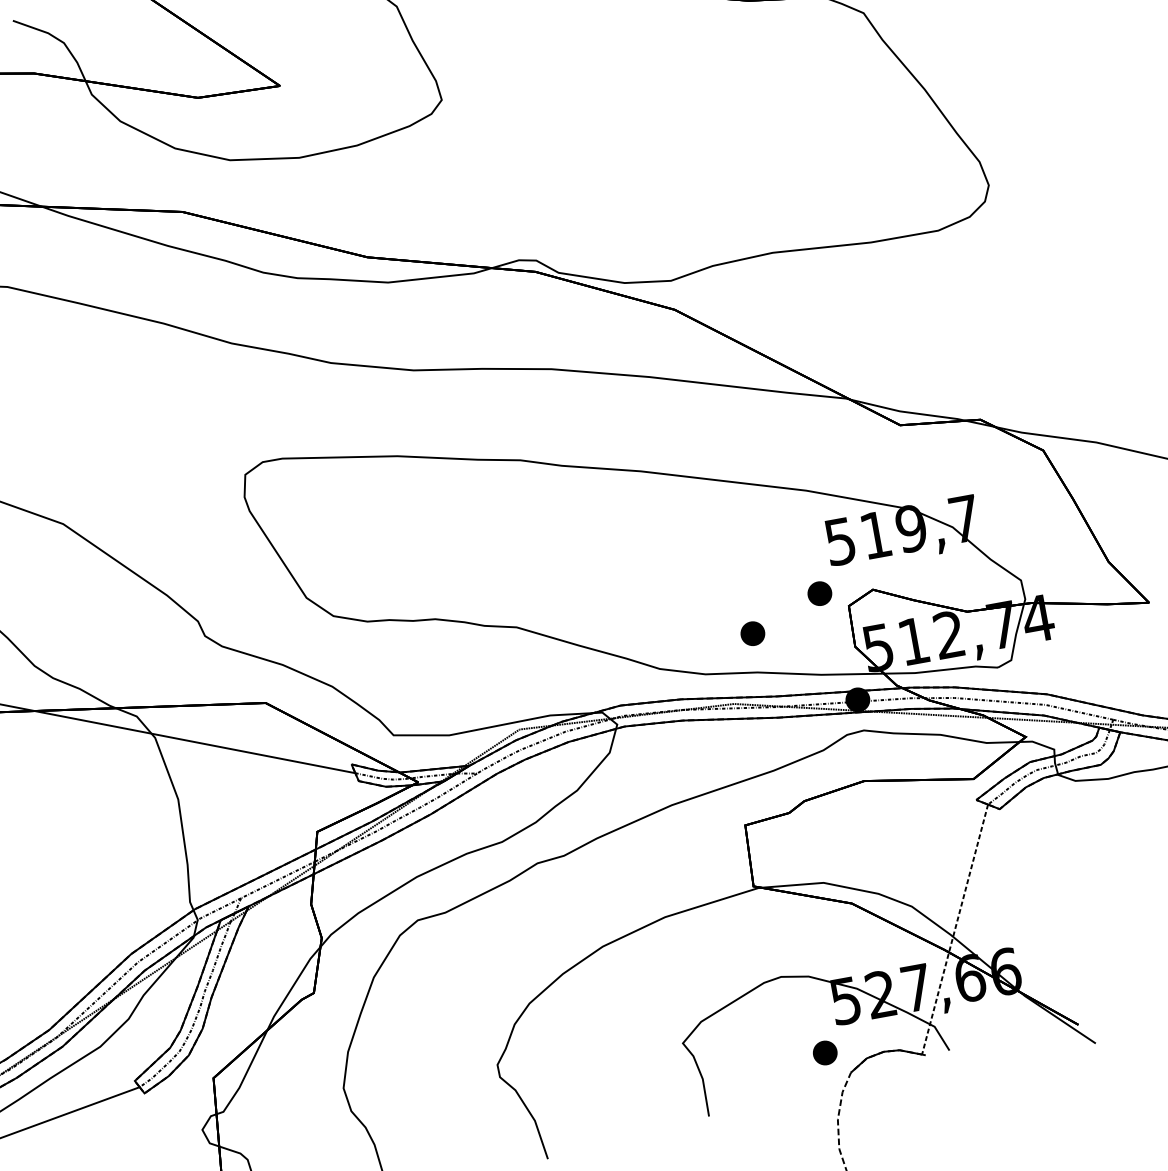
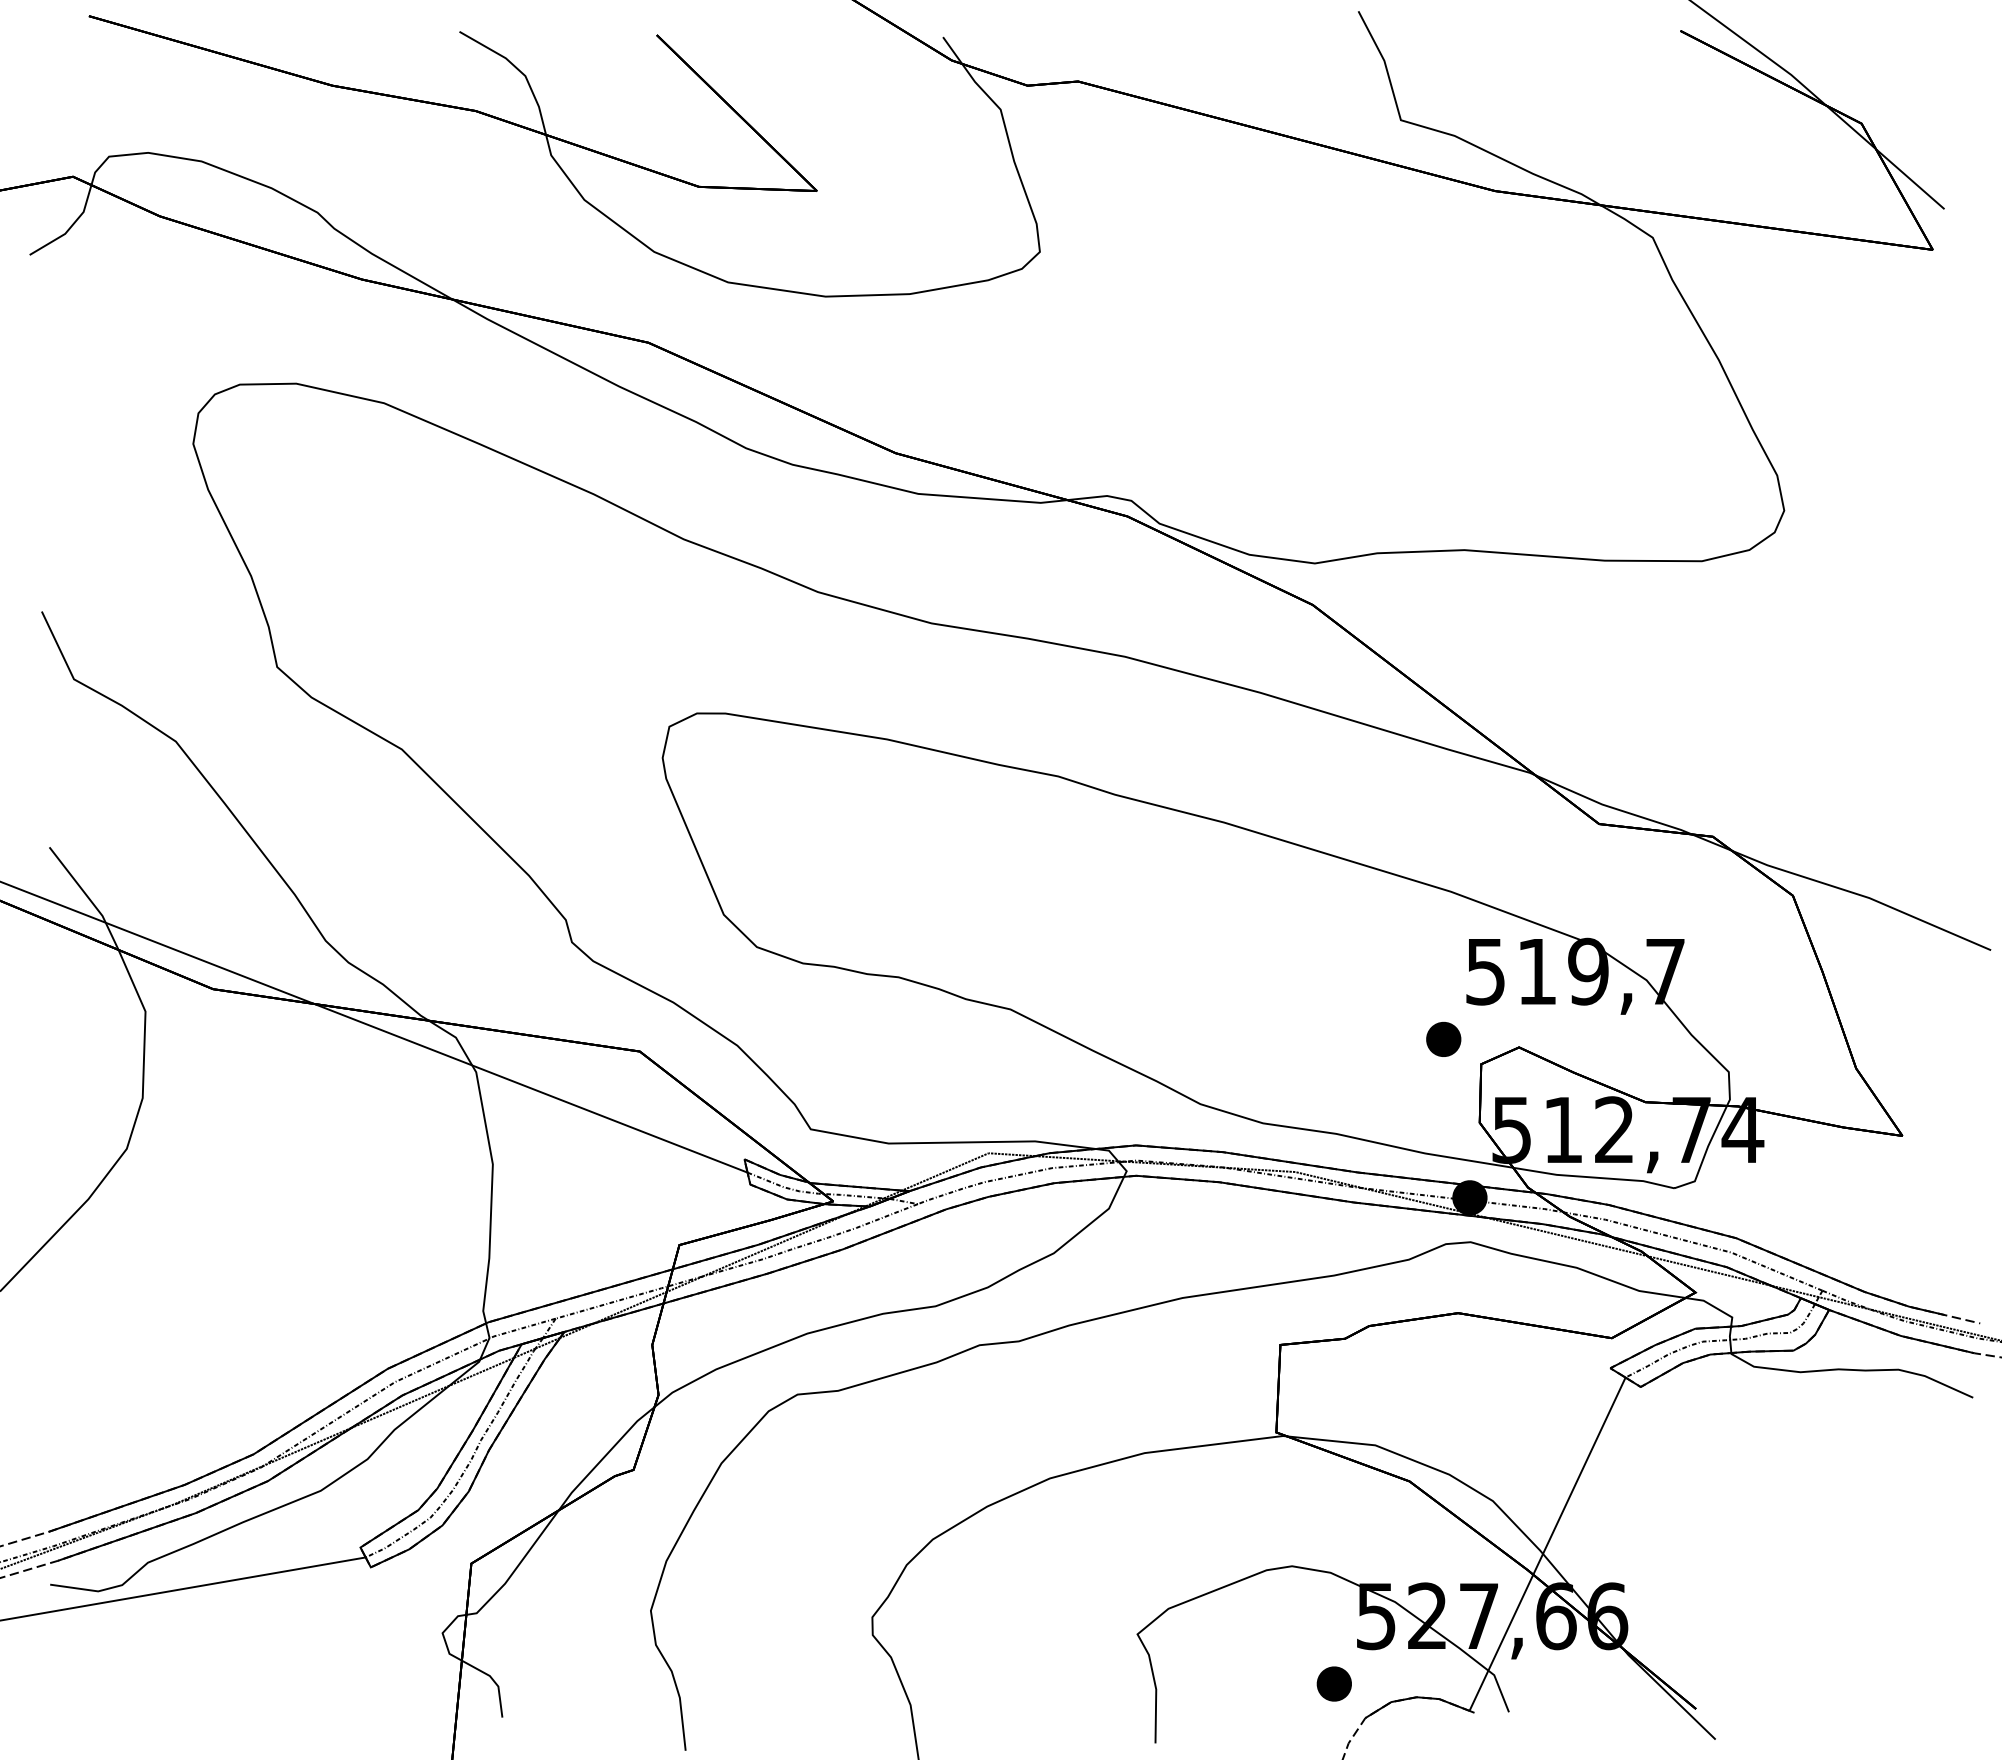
part: (752, 633) -> (1339, 1077), removed
line: (955, 929) -> (1547, 1544), dashed -> solid

